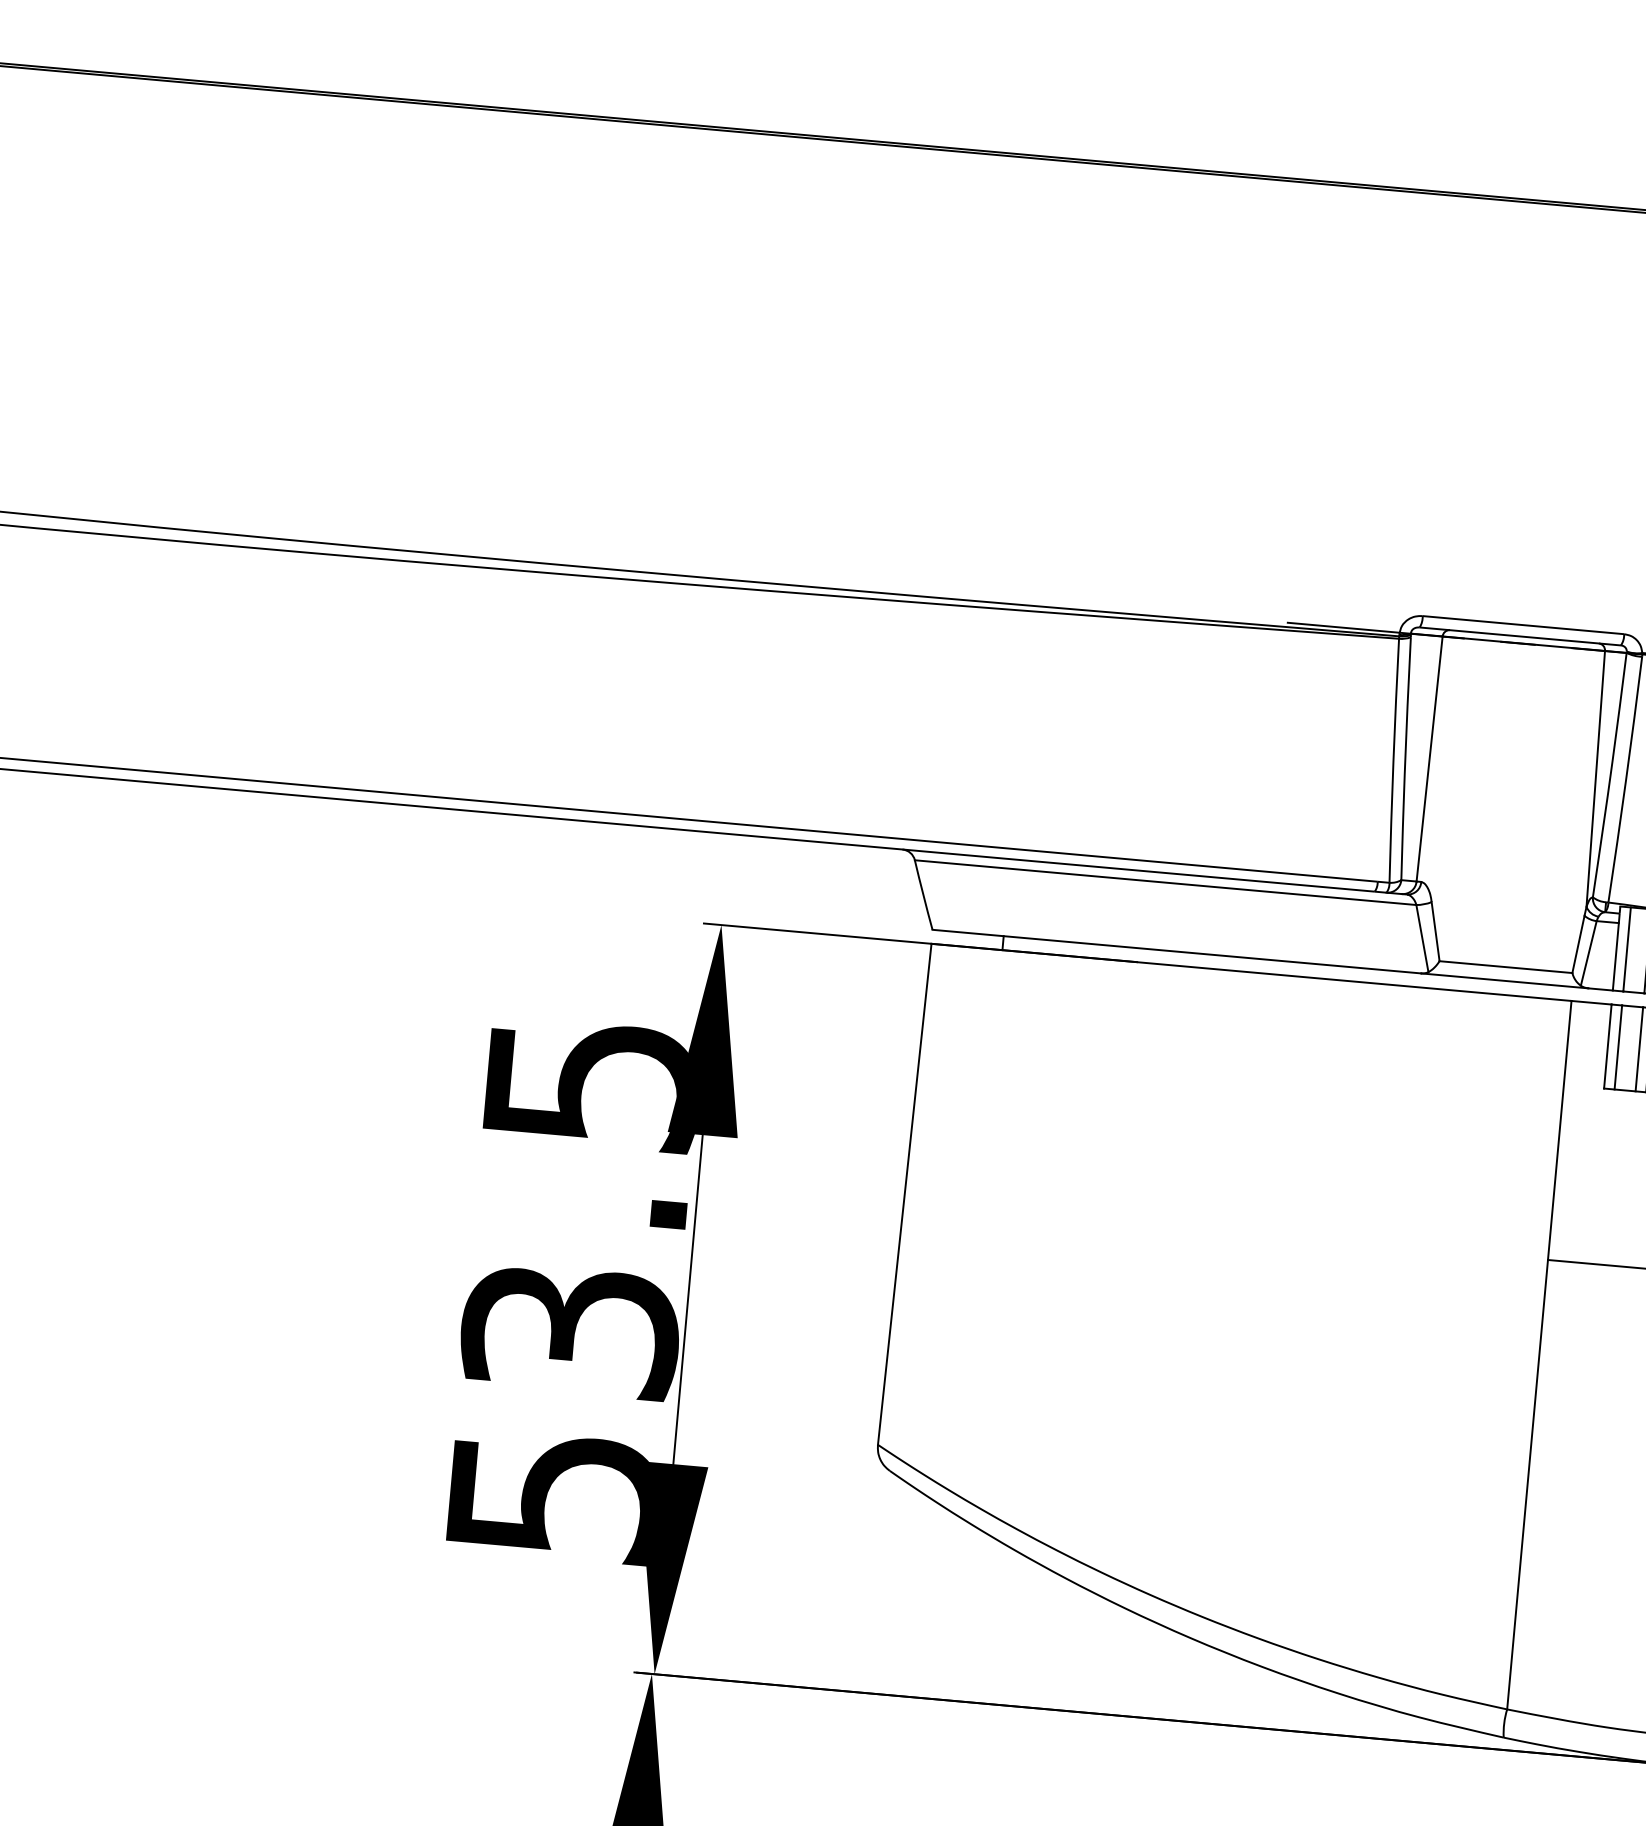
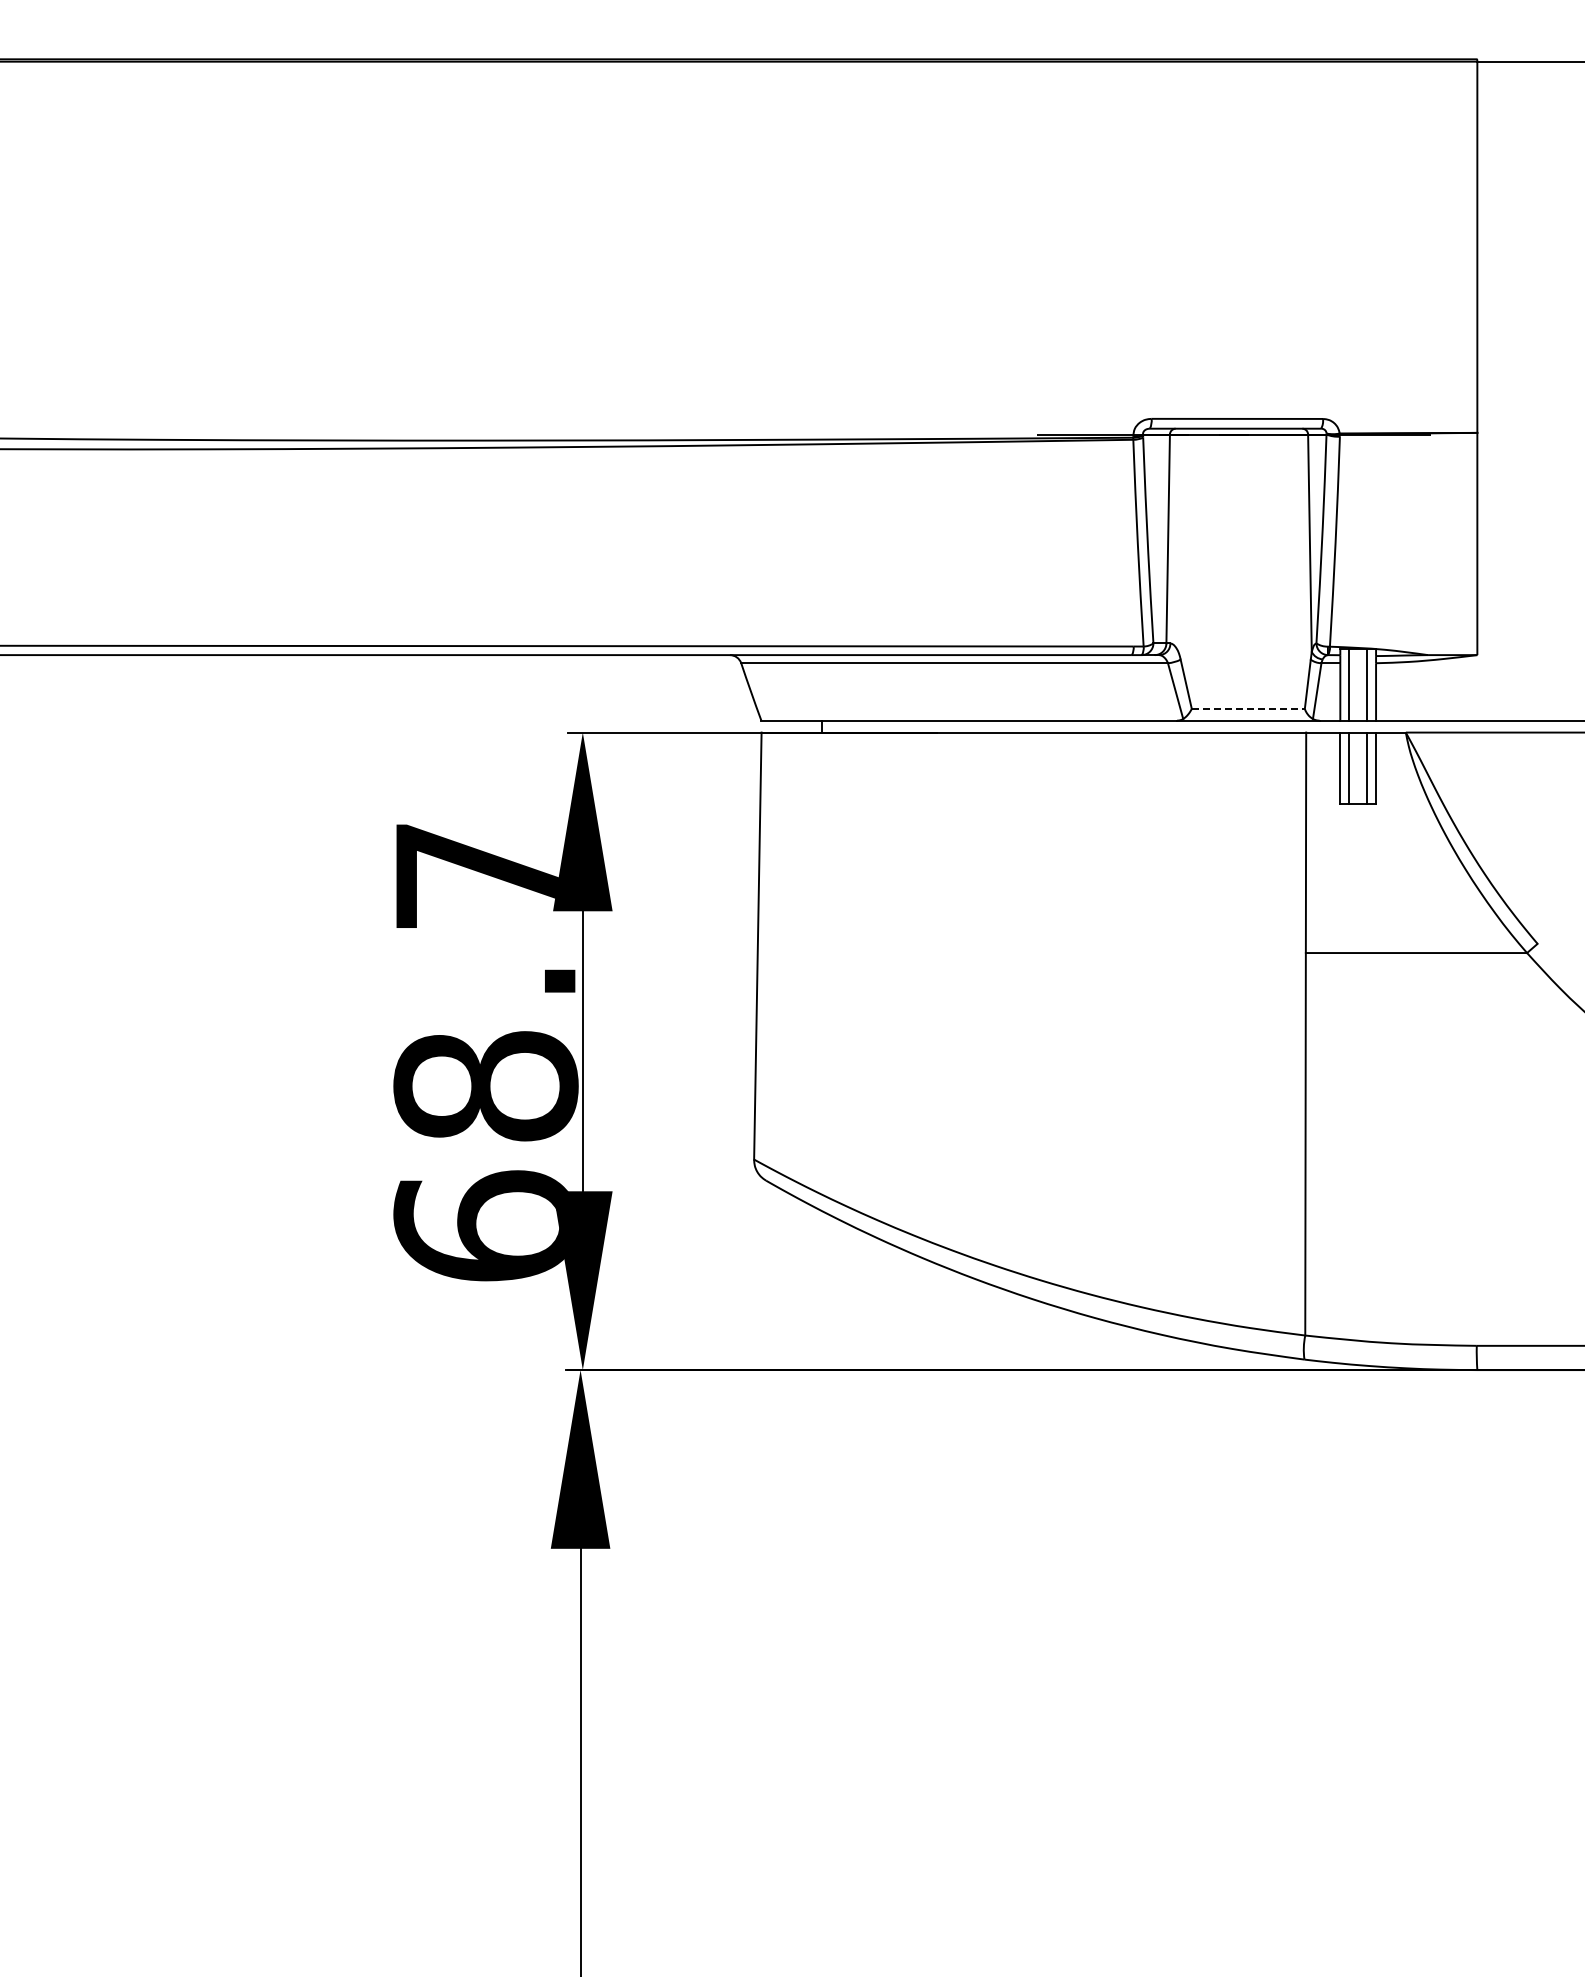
line: (1506, 966) -> (1248, 708), solid -> dashed
text: (573, 1290) -> (485, 1052), 53.5 -> 68.7

